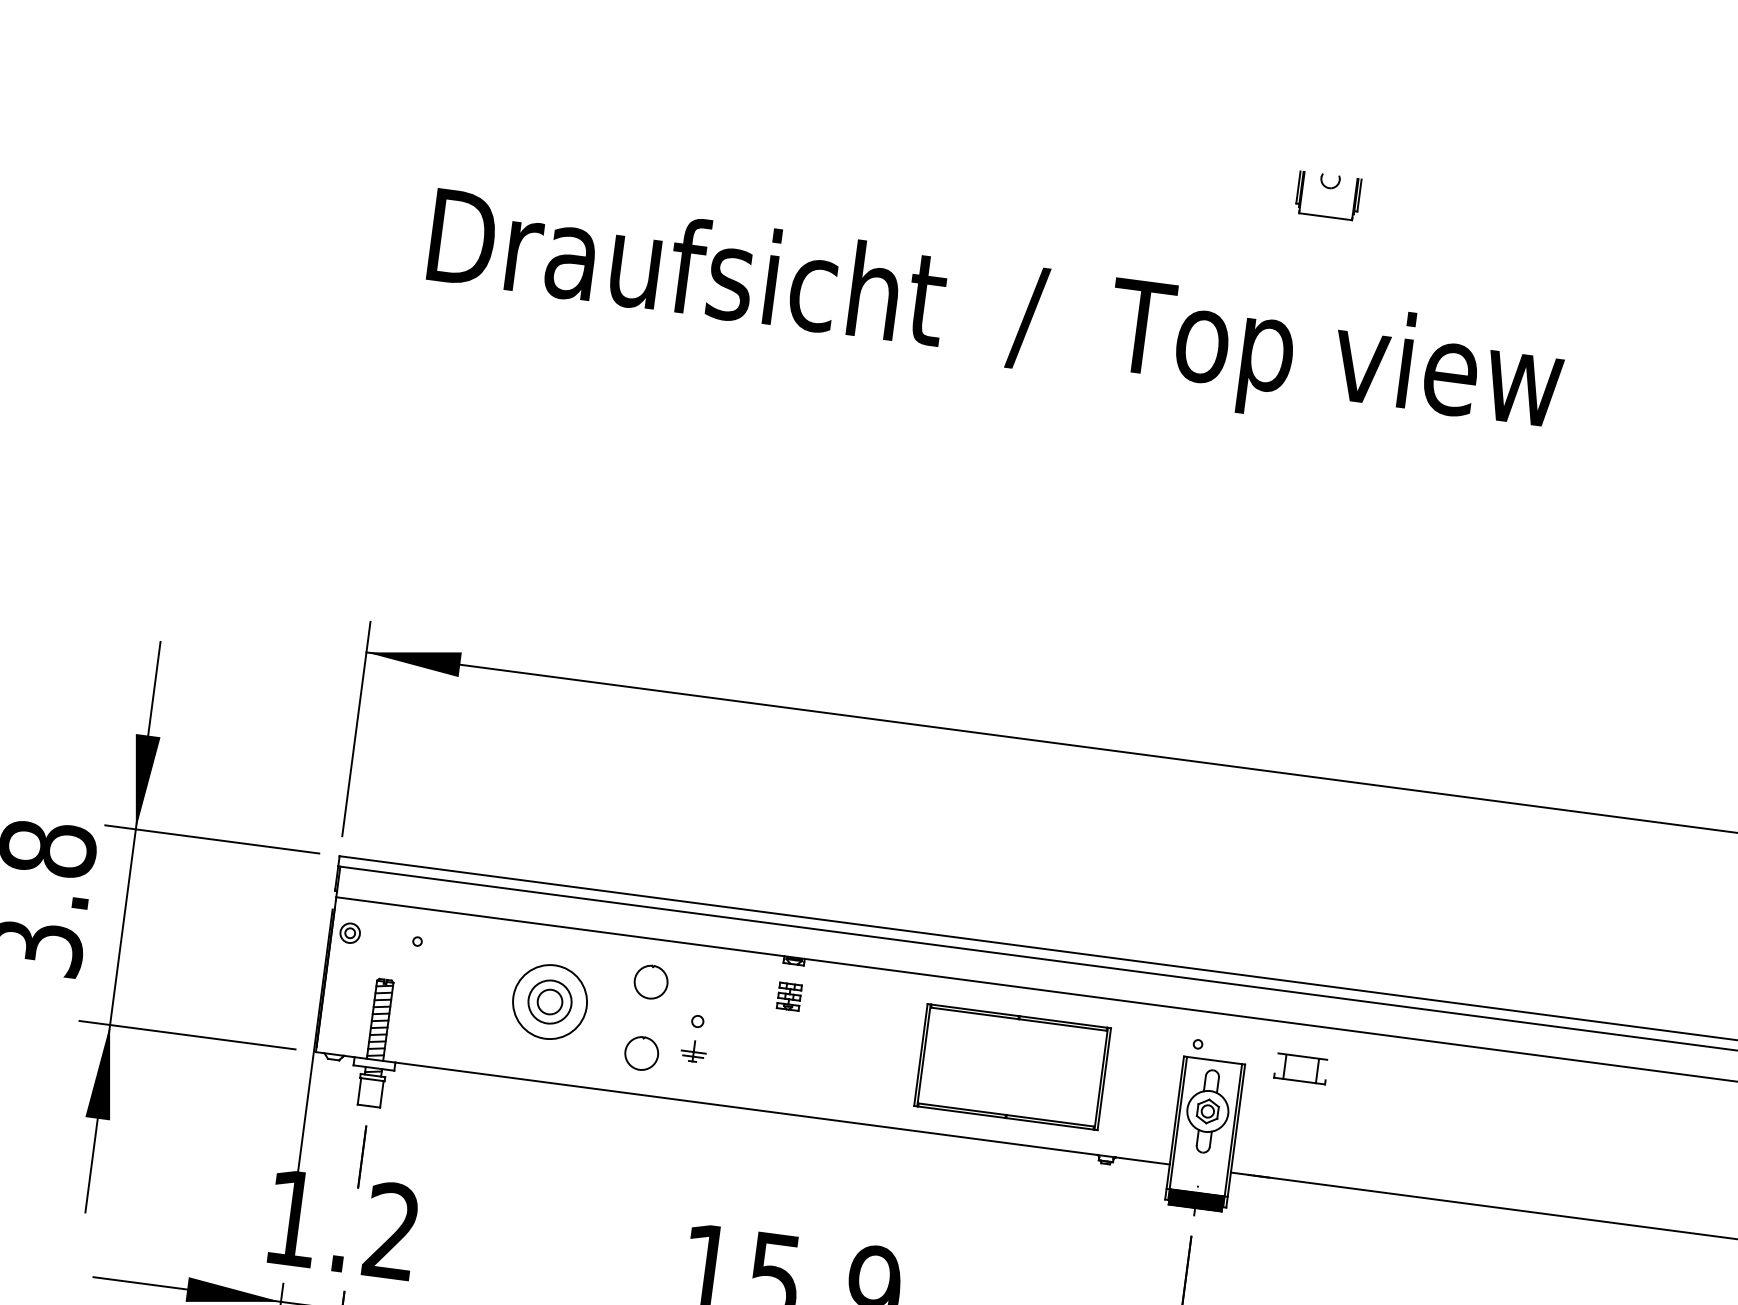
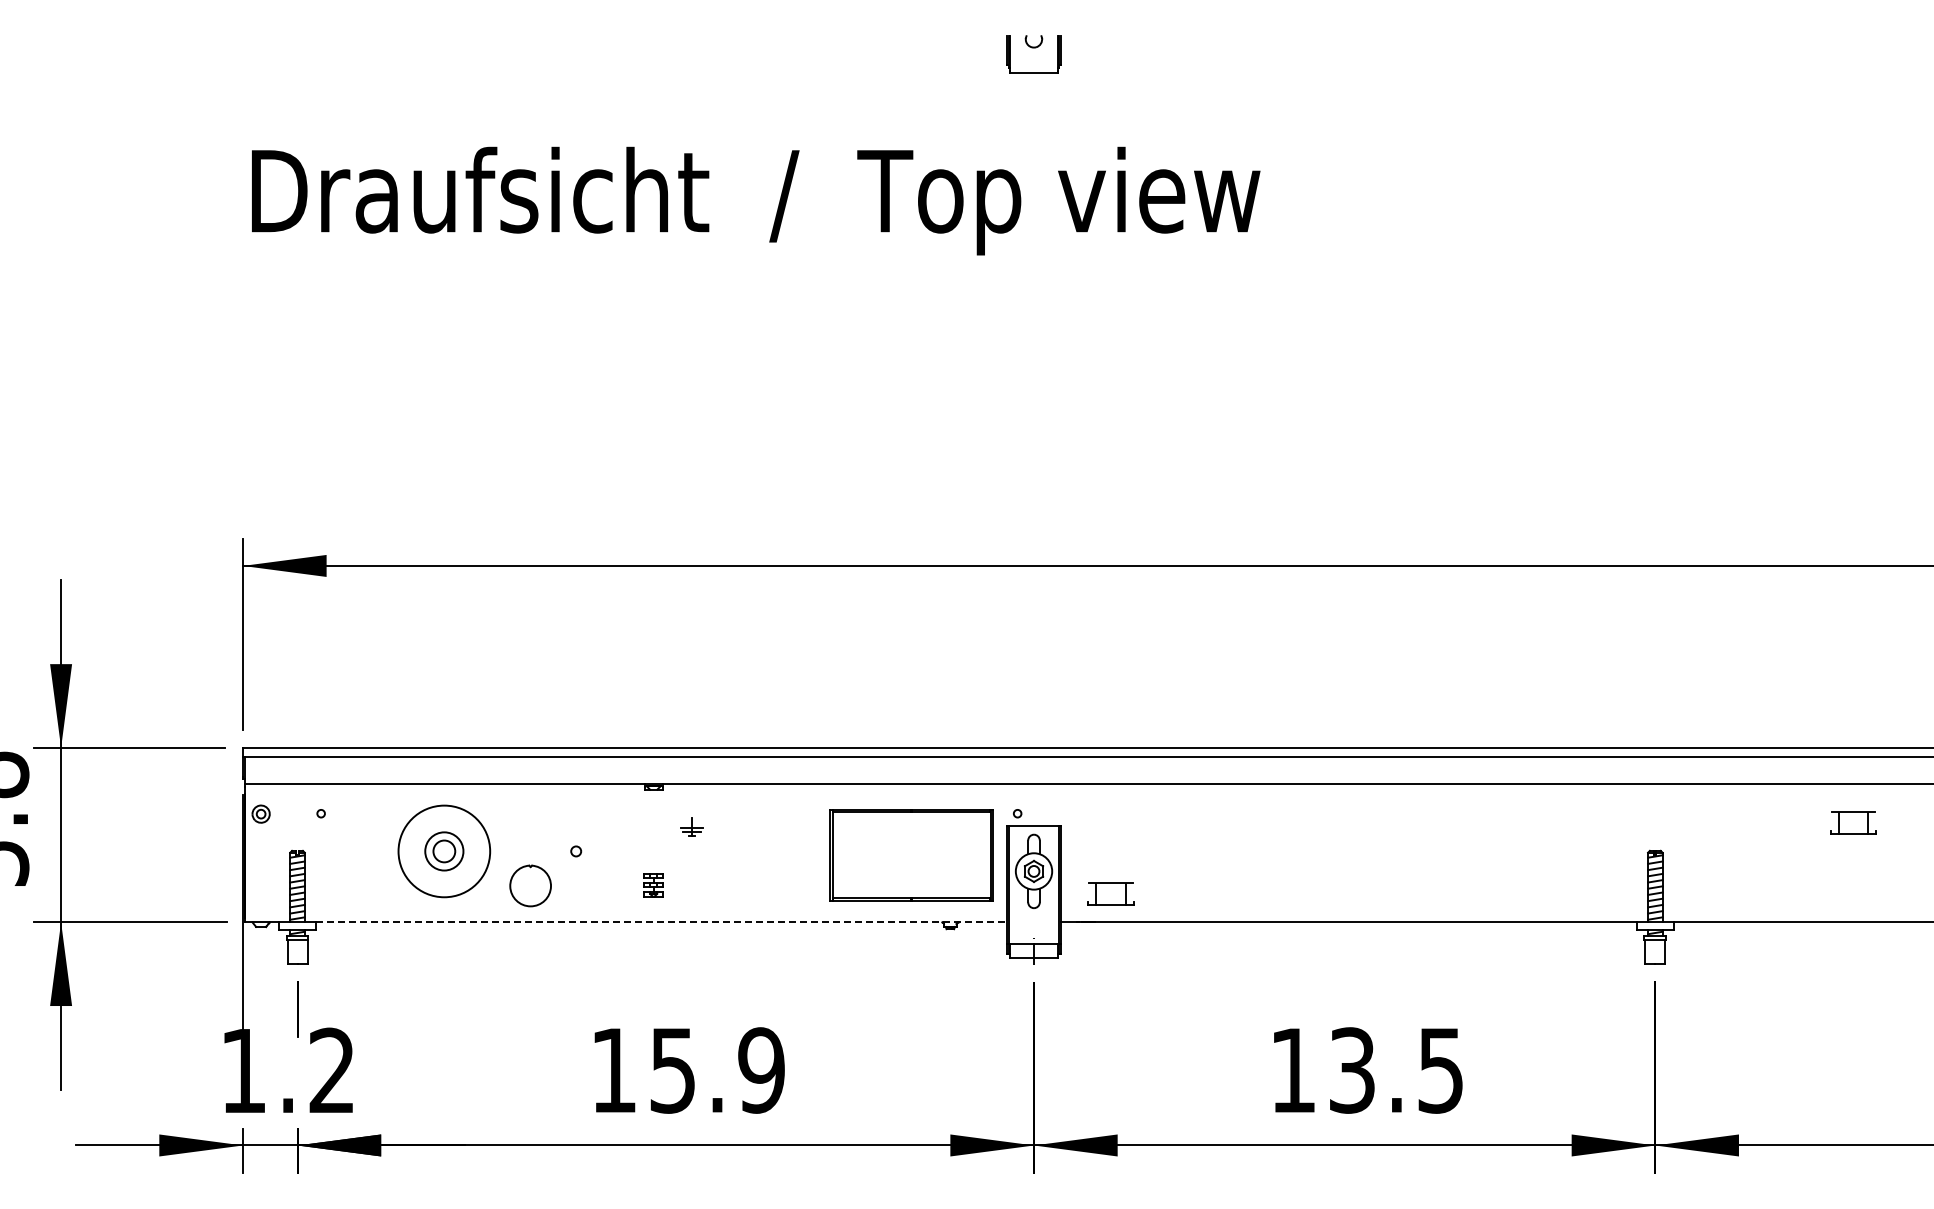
part: (650, 981) -> (530, 821), removed
part: (789, 997) -> (653, 885), moved
circle: (550, 1002) -> (444, 851), size x1.4
part: (693, 1050) -> (691, 826), moved
part: (641, 1052) -> (530, 885), size x1.4
part: (1012, 1067) -> (911, 855), moved
part: (1300, 1067) -> (1110, 893), moved
line: (782, 1113) -> (661, 922), solid -> dashed
hatch: (1195, 1199) -> (1033, 950), removed

